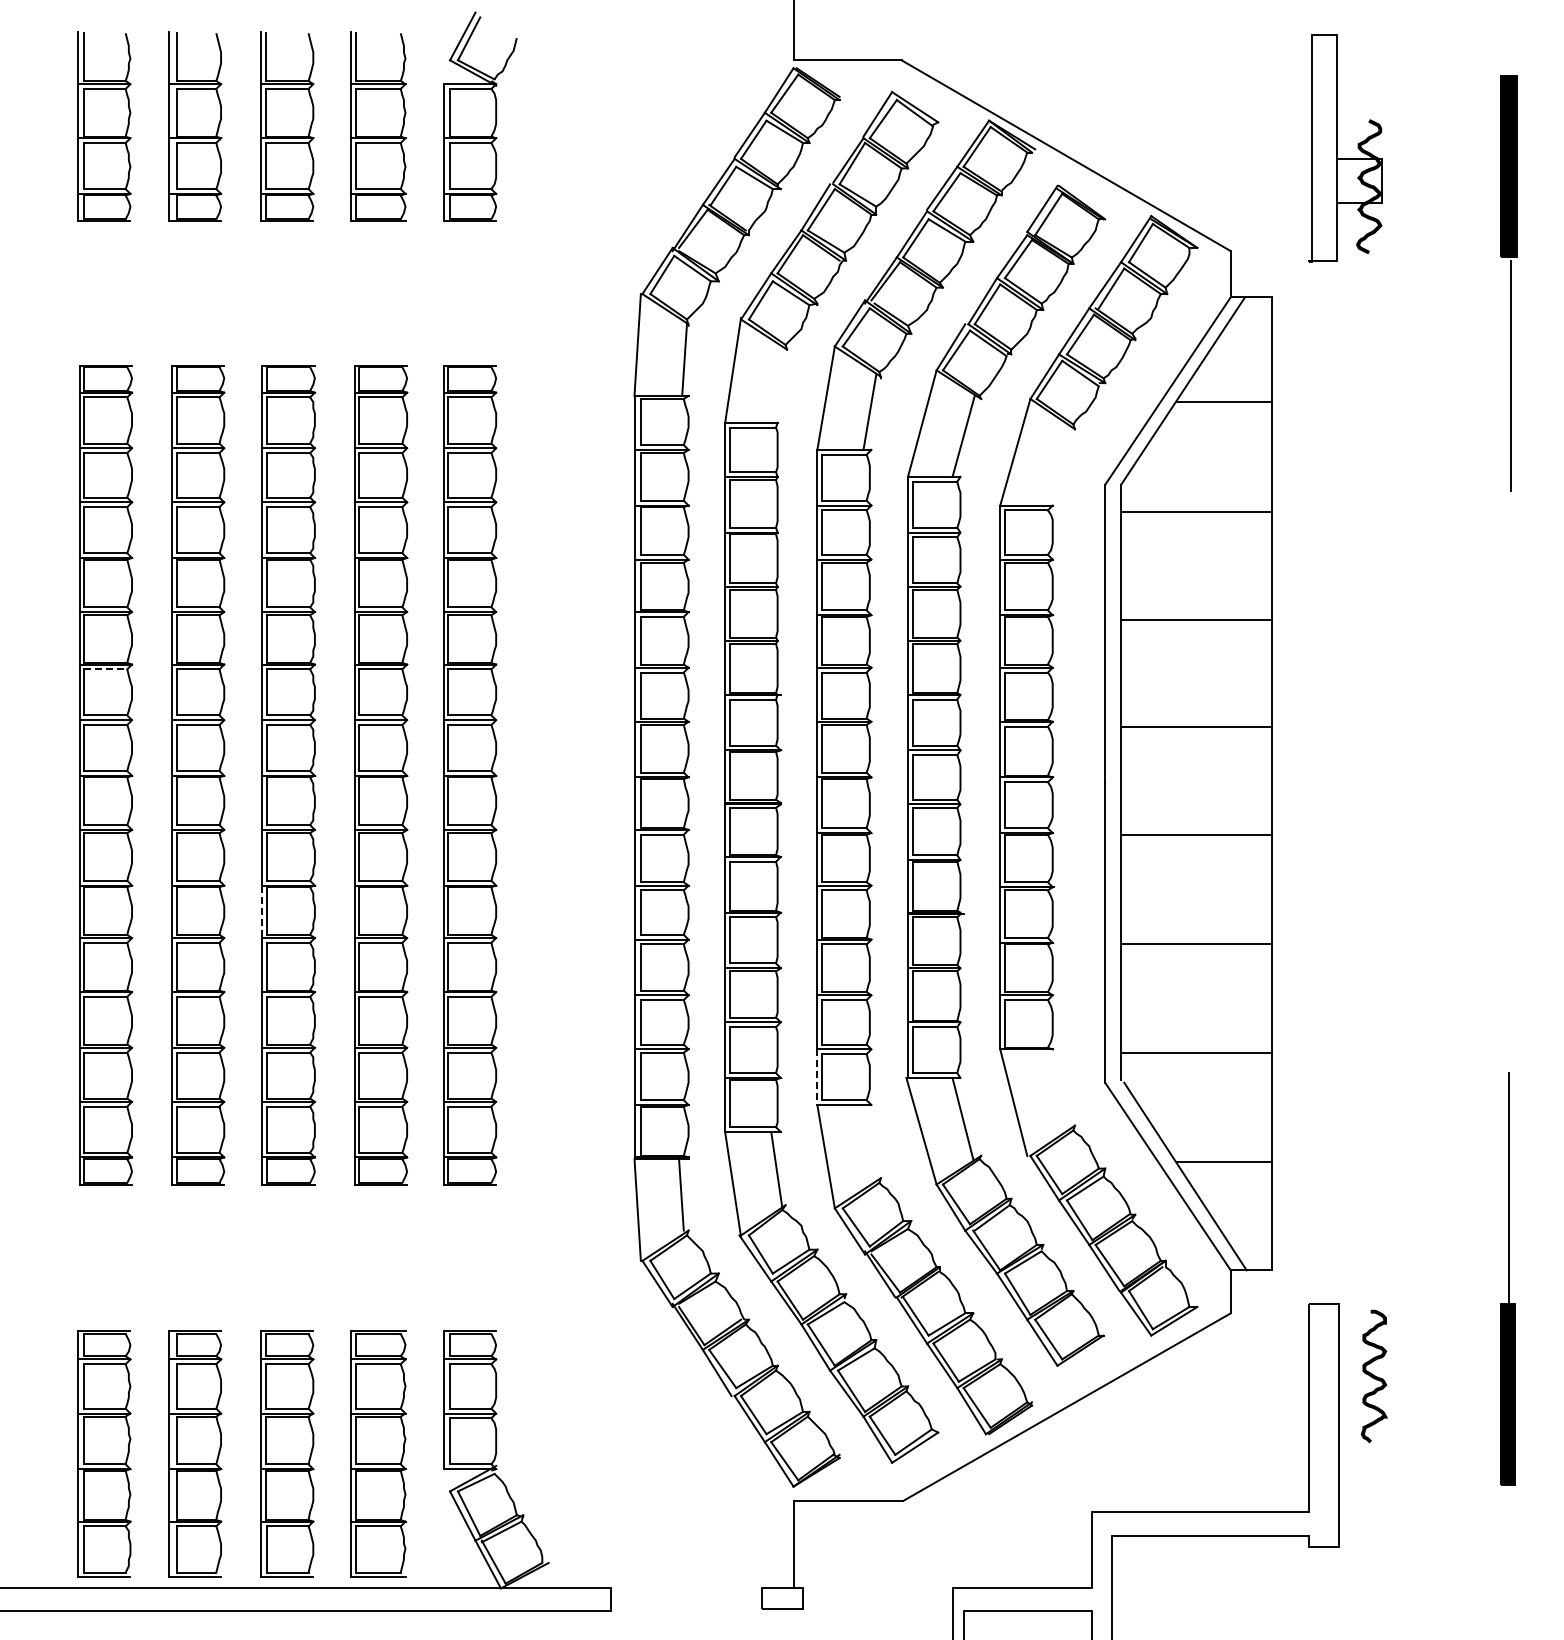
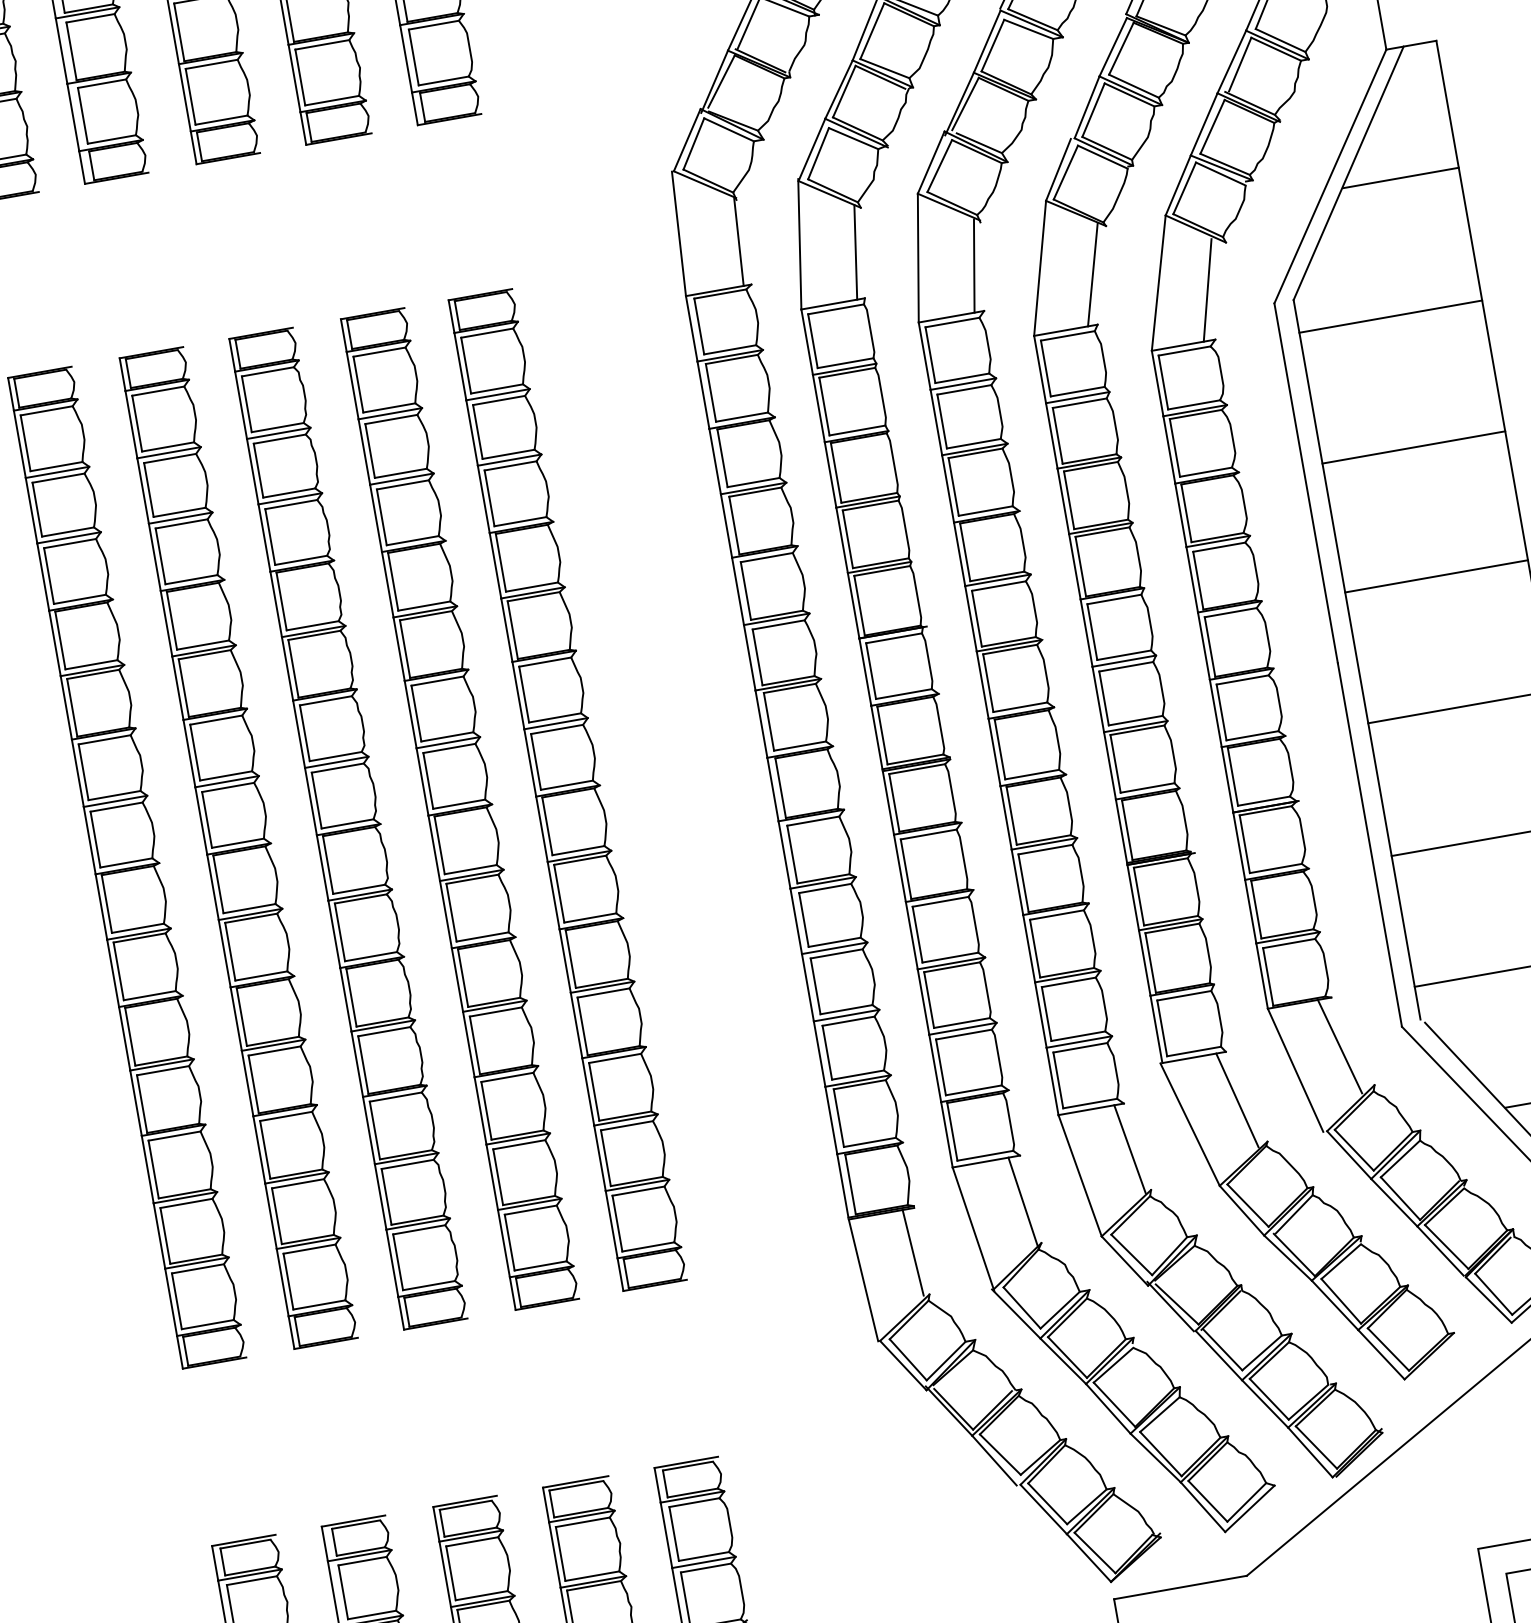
line: (776, 384) -> (855, 252), added
line: (1053, 464) -> (1207, 289), added
line: (106, 669) -> (105, 739), dashed -> solid
line: (262, 912) -> (346, 1000), dashed -> solid
line: (817, 1077) -> (1052, 1081), dashed -> solid
line: (1052, 1089) -> (1339, 1046), added
line: (869, 1142) -> (1129, 1149), added

